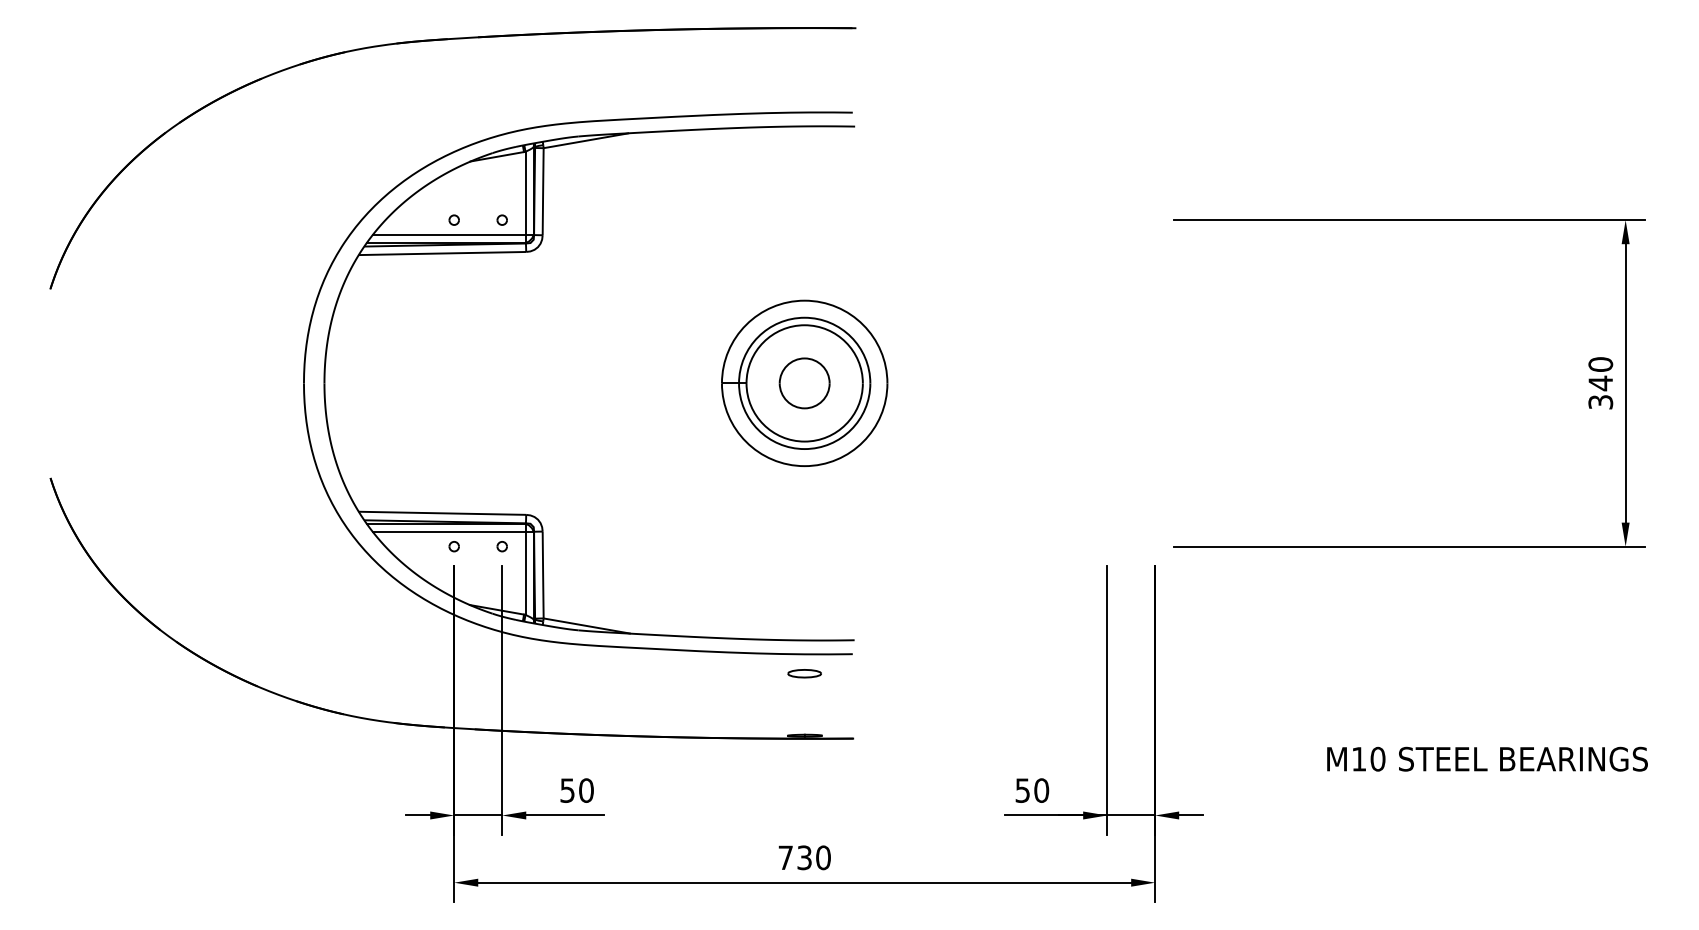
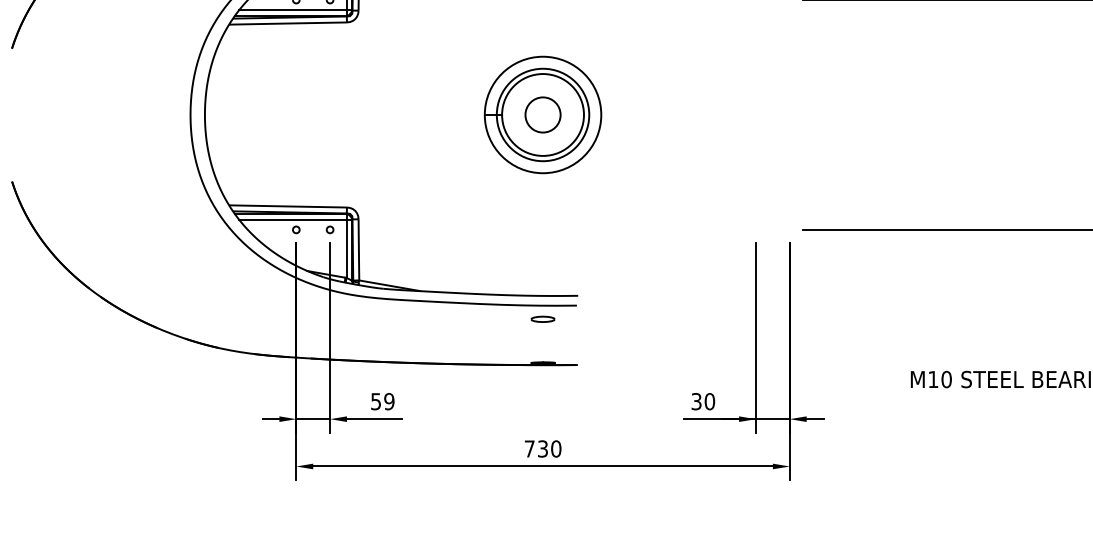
text: (586, 790) -> (389, 401), 50 -> 59
text: (1022, 790) -> (696, 401), 50 -> 30

